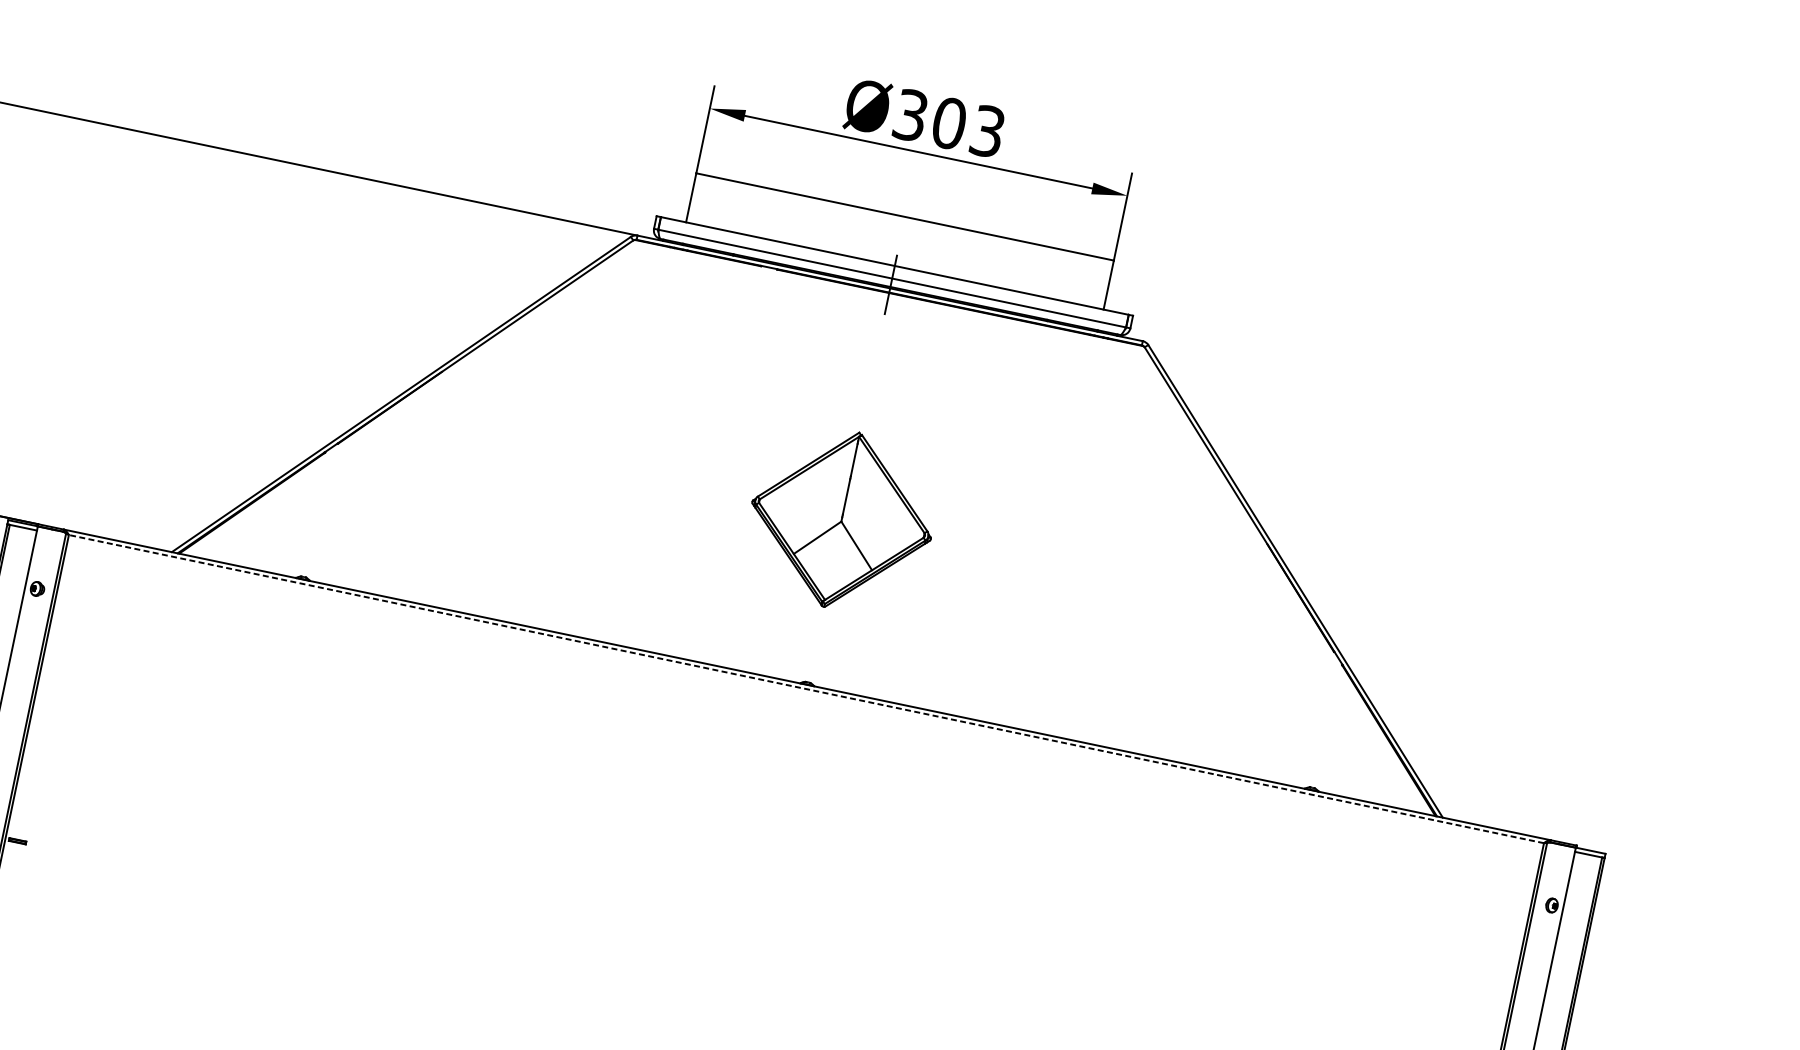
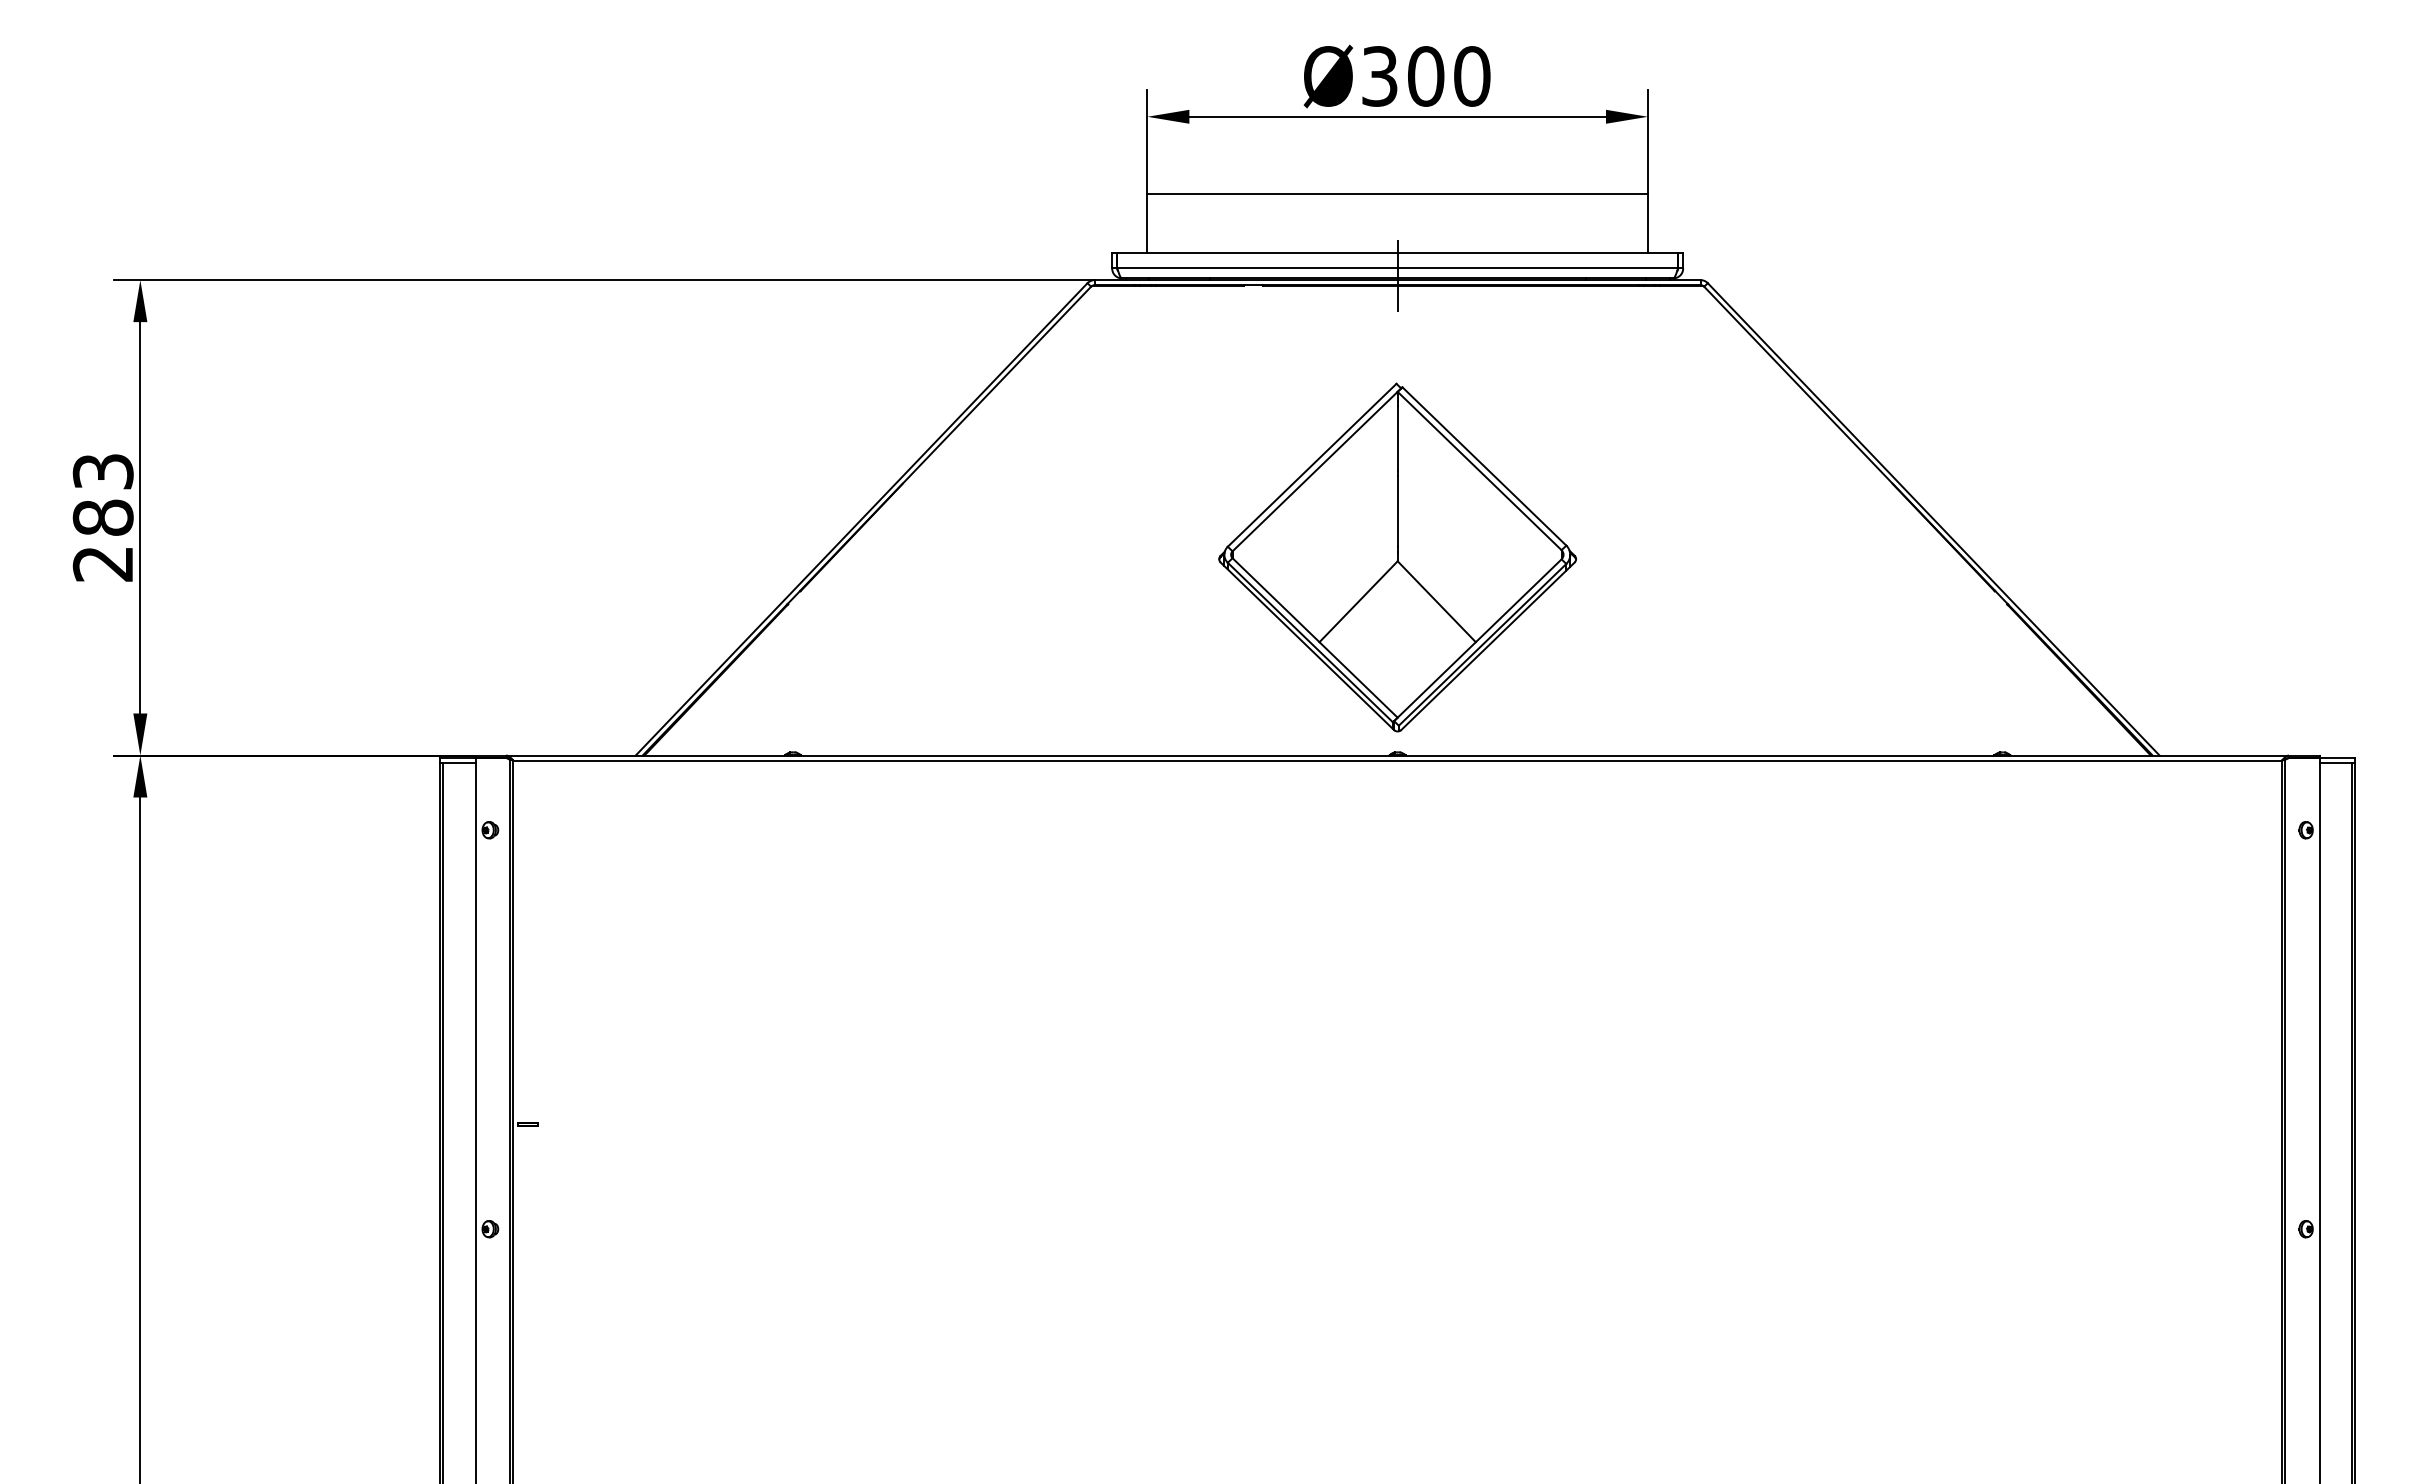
text: (988, 131) -> (1472, 76), Ø303 -> Ø300
part: (841, 519) -> (1397, 557), size x1.67
line: (806, 689) -> (1397, 760), dashed -> solid

